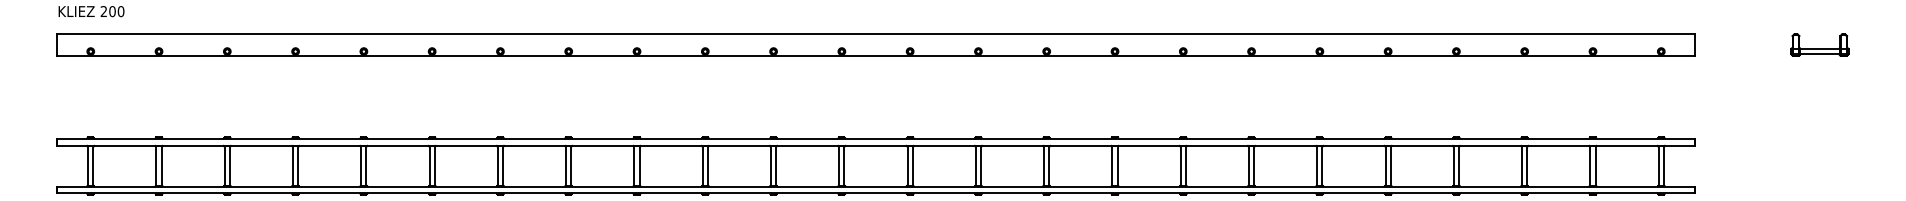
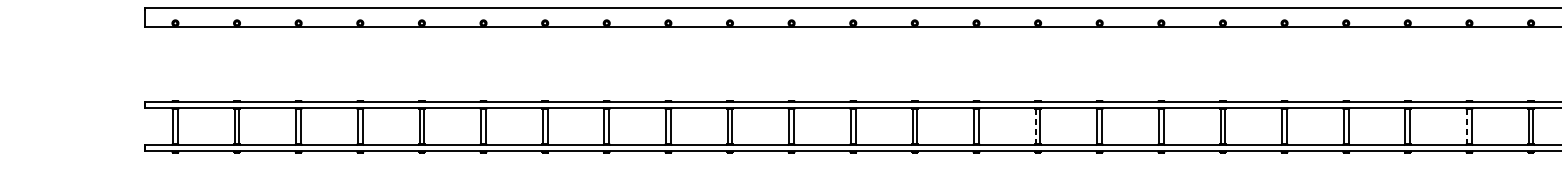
line: (1044, 166) -> (1036, 127), solid -> dashed
line: (1522, 166) -> (1467, 127), solid -> dashed

